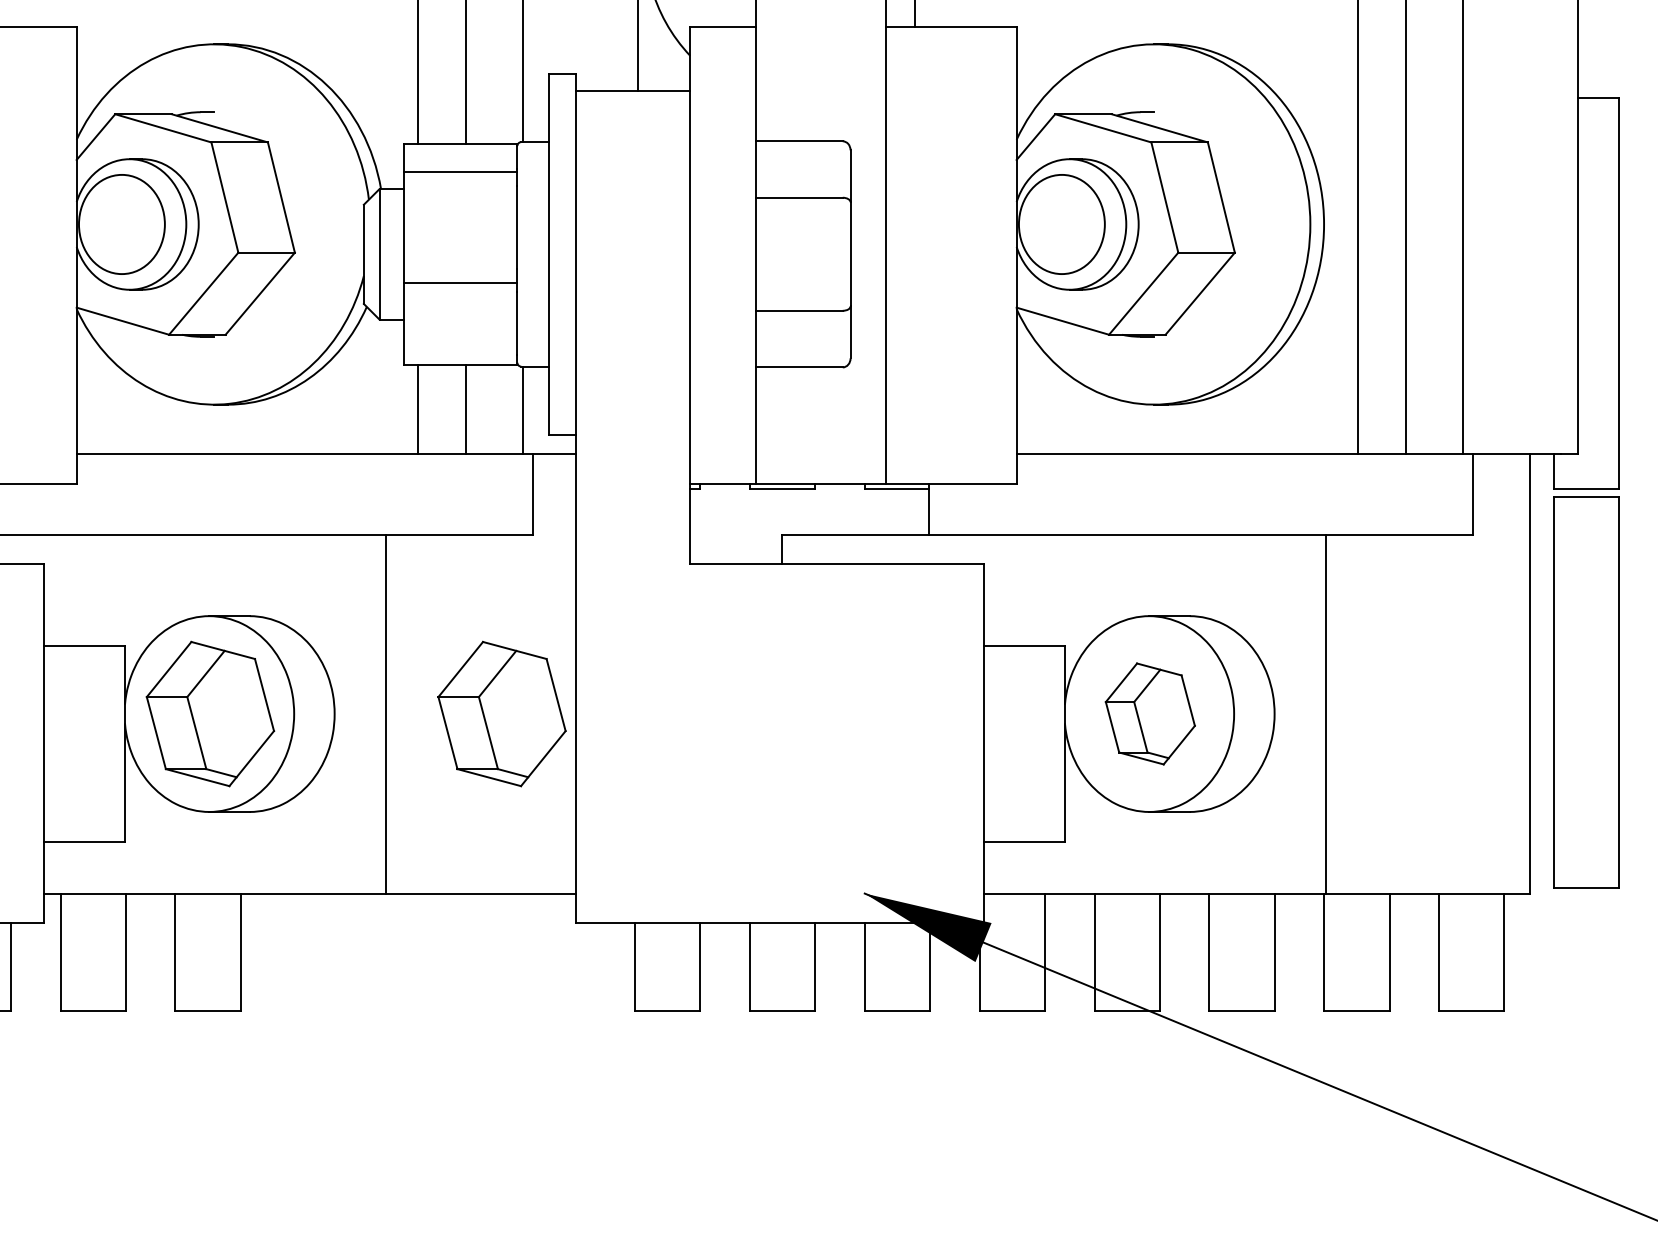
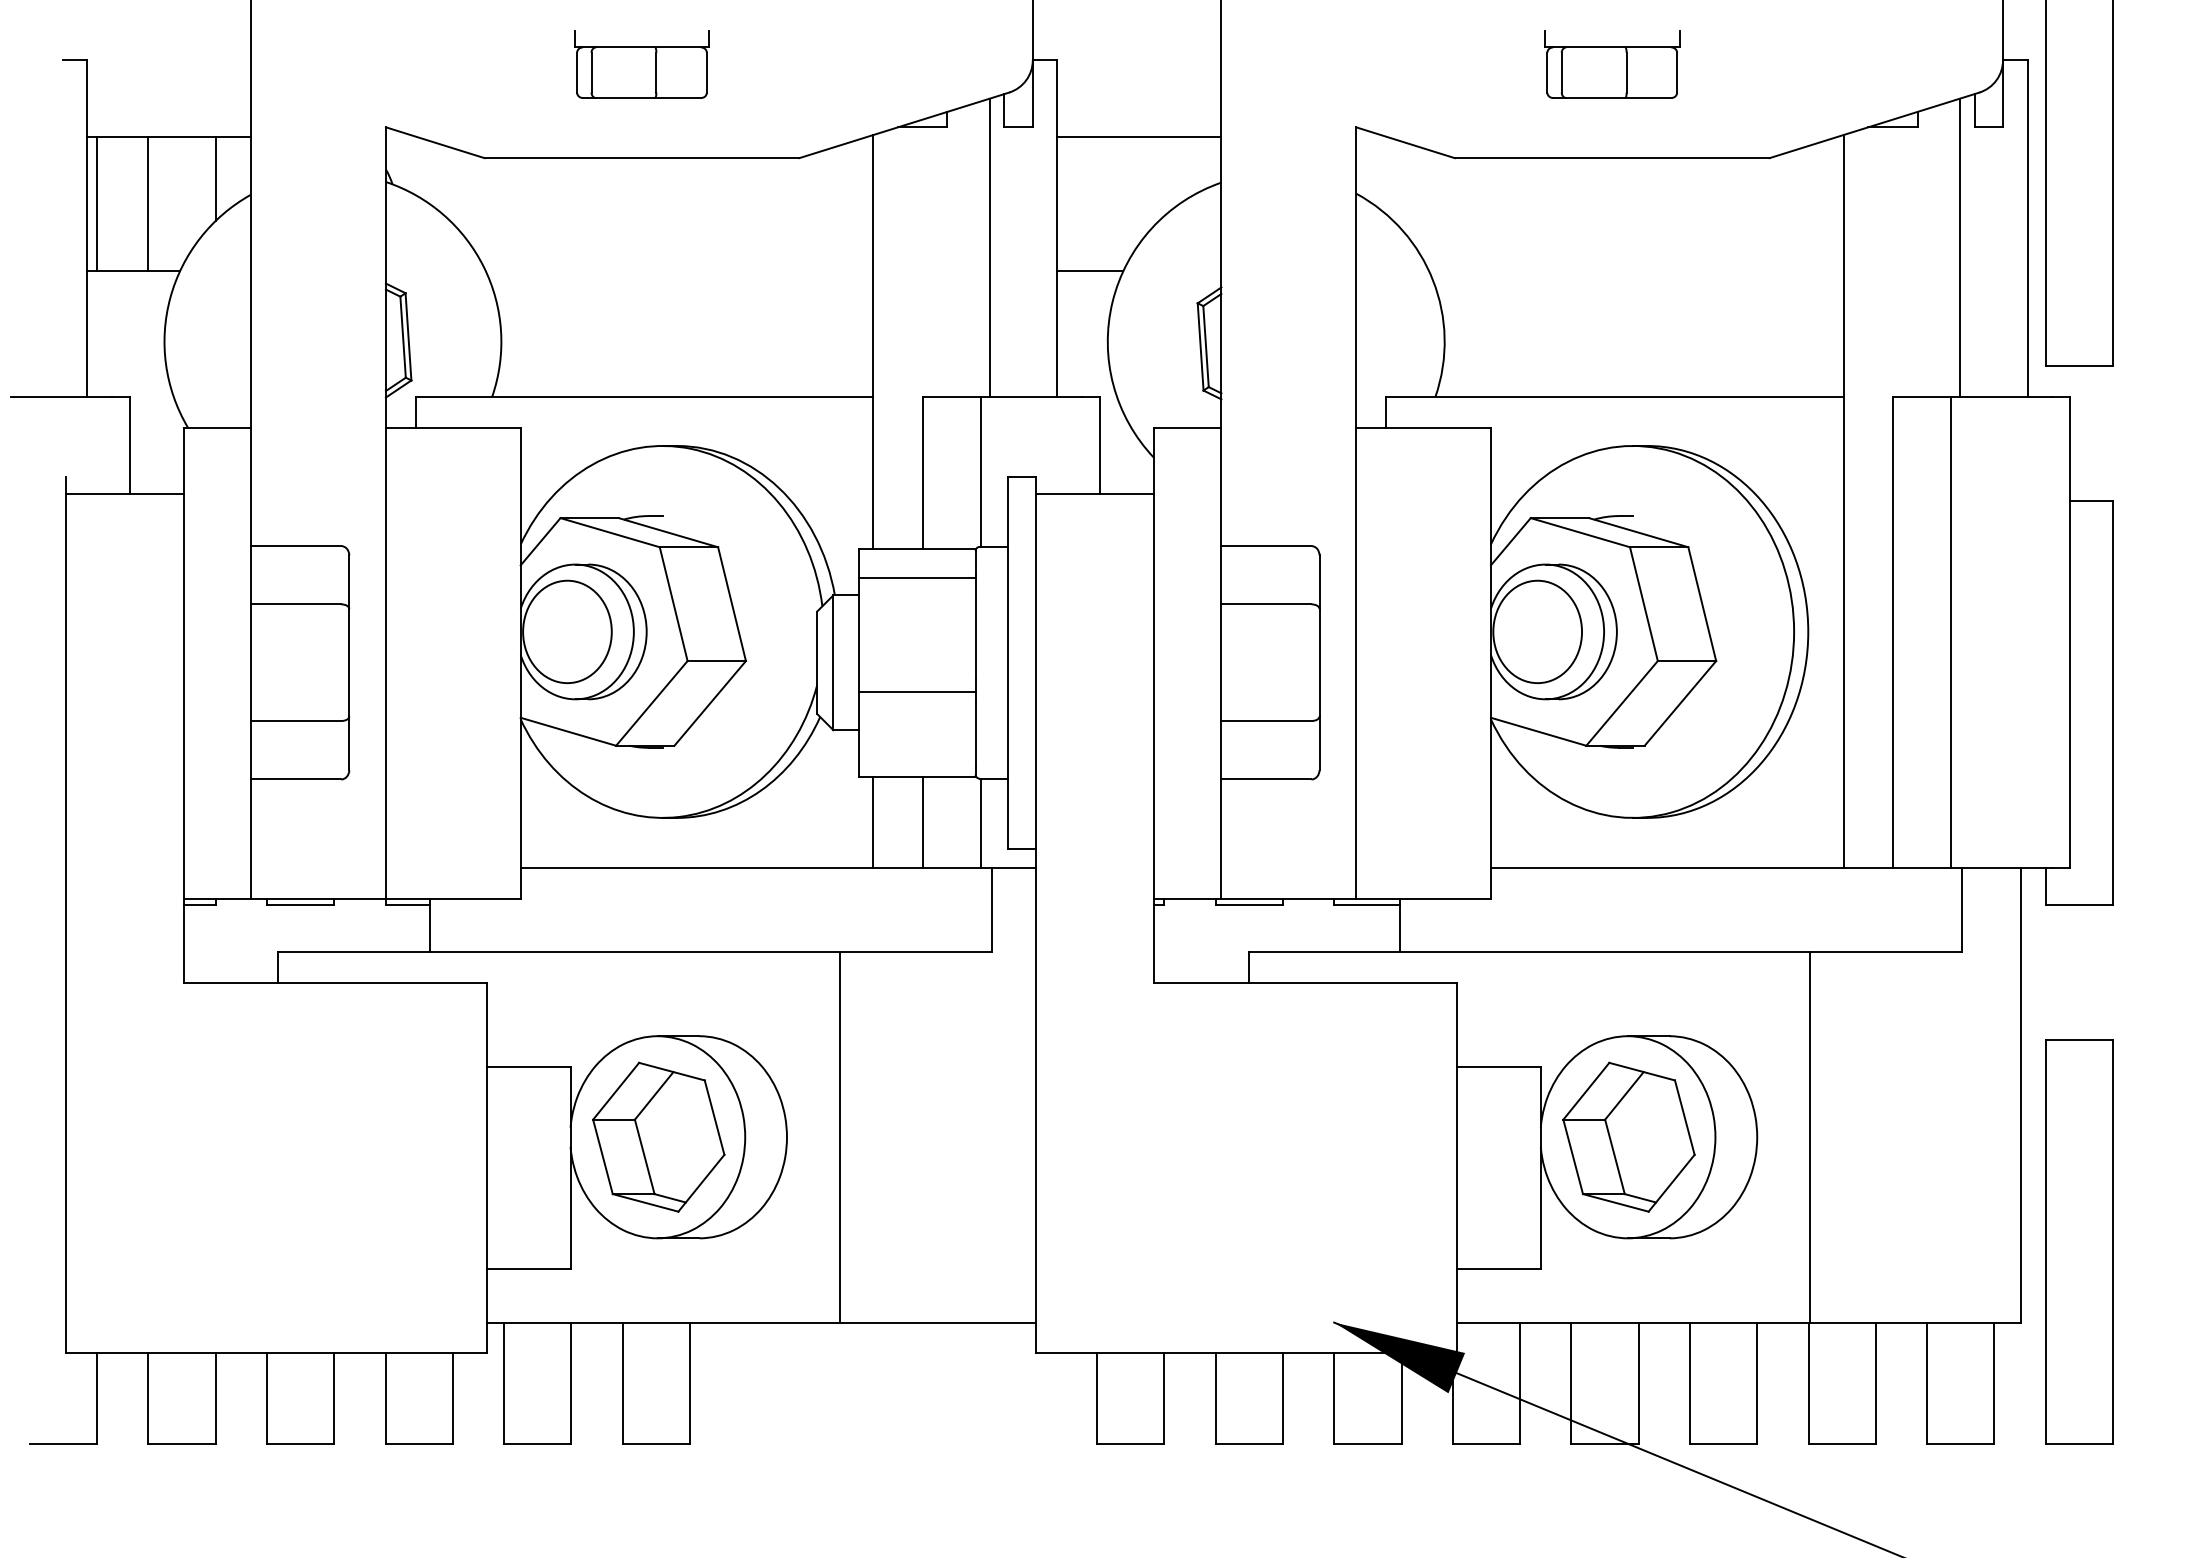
part: (1586, 691) -> (2079, 1241), moved
part: (501, 713) -> (959, 1136), removed
part: (1149, 713) -> (1628, 1136), size x1.43

